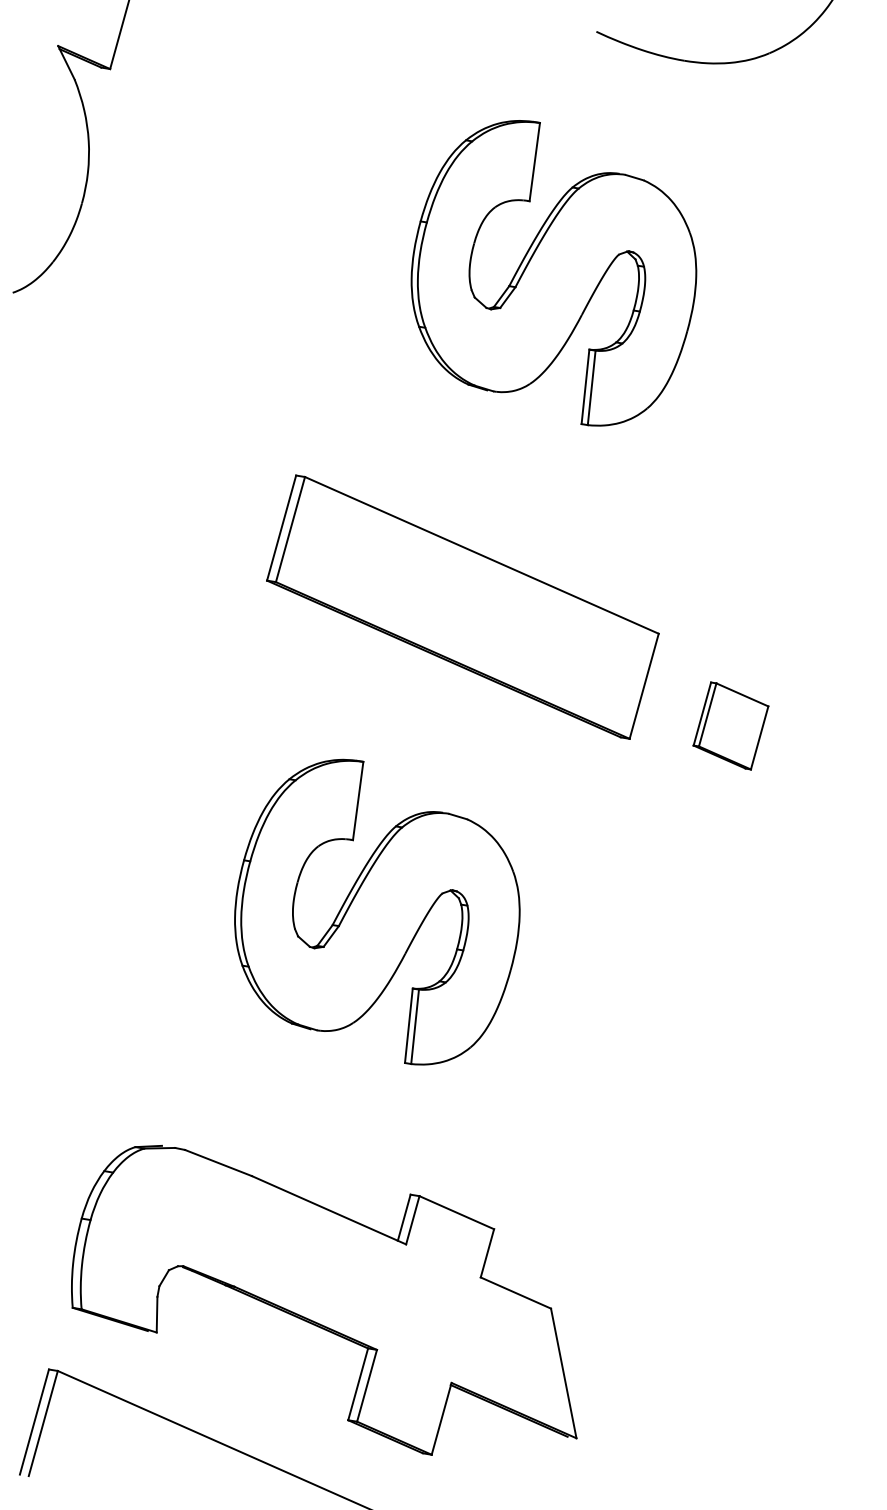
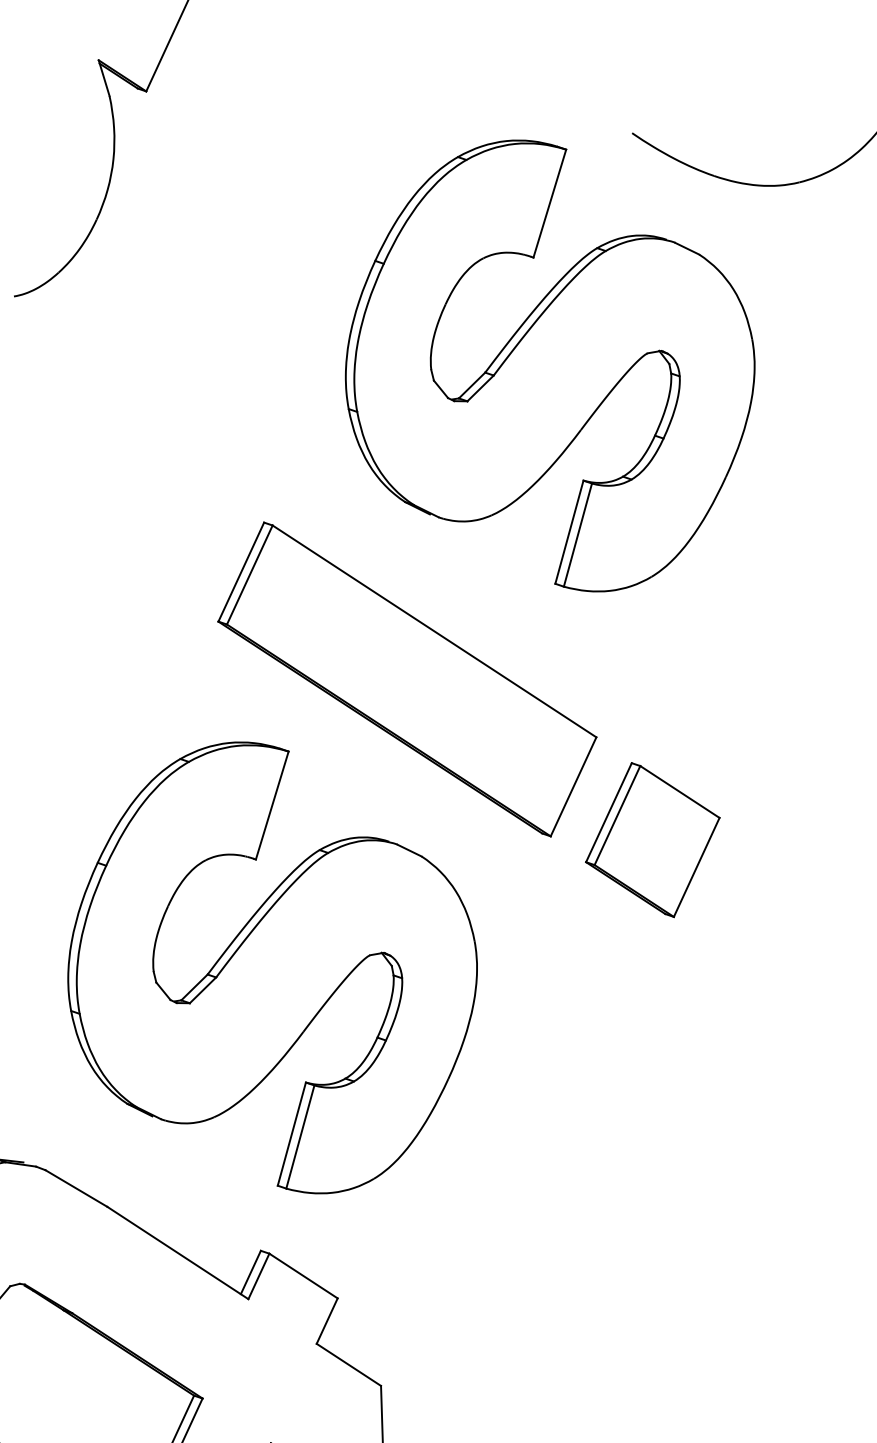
part: (553, 272) -> (550, 363), size x1.43
part: (730, 725) -> (652, 839), size x1.67
part: (377, 911) -> (273, 965), size x1.43

